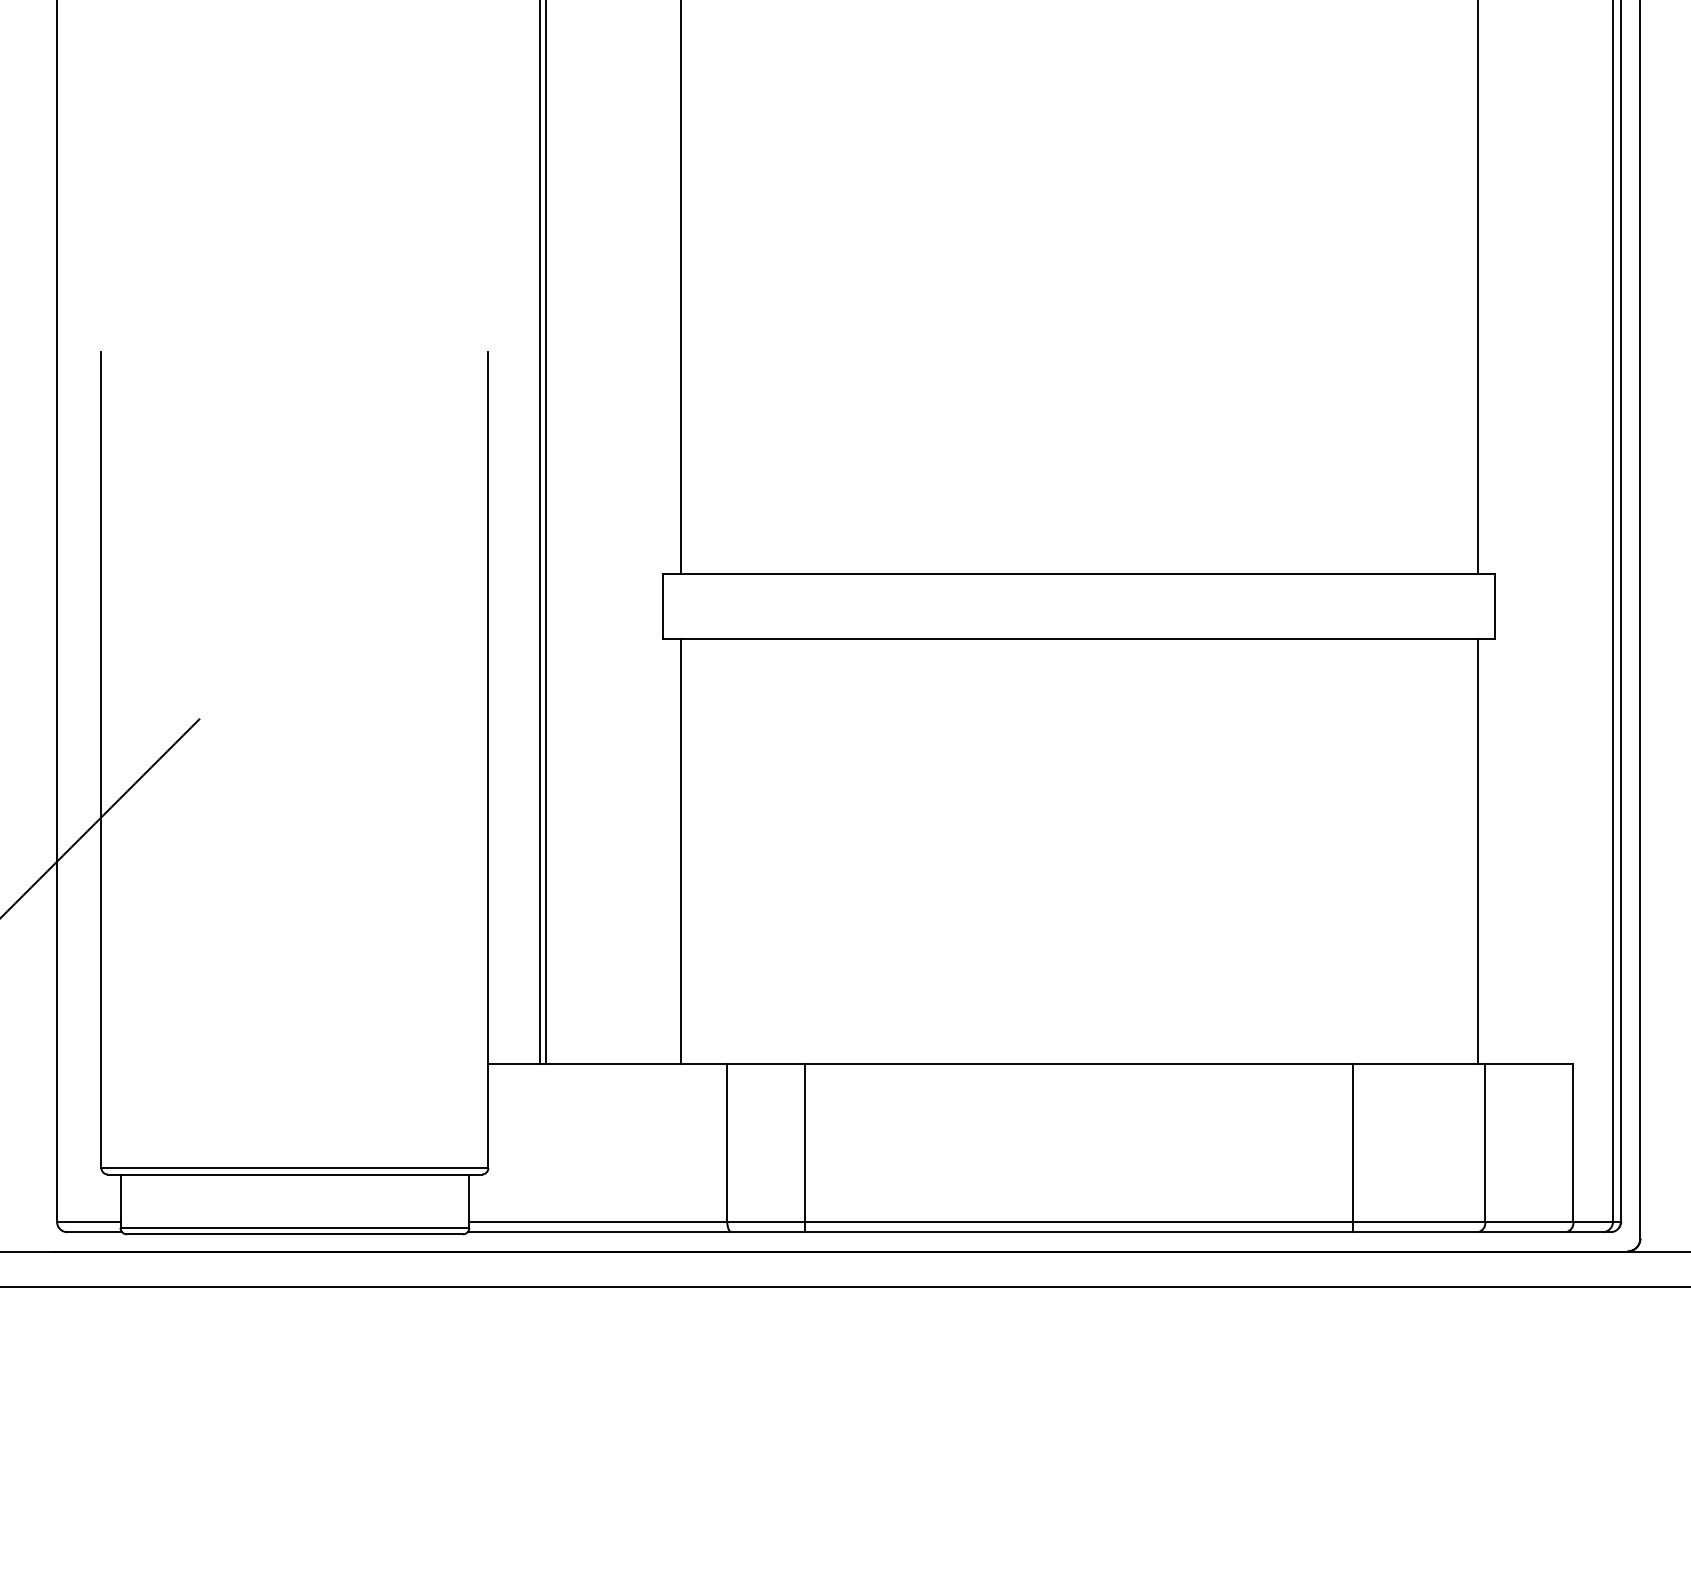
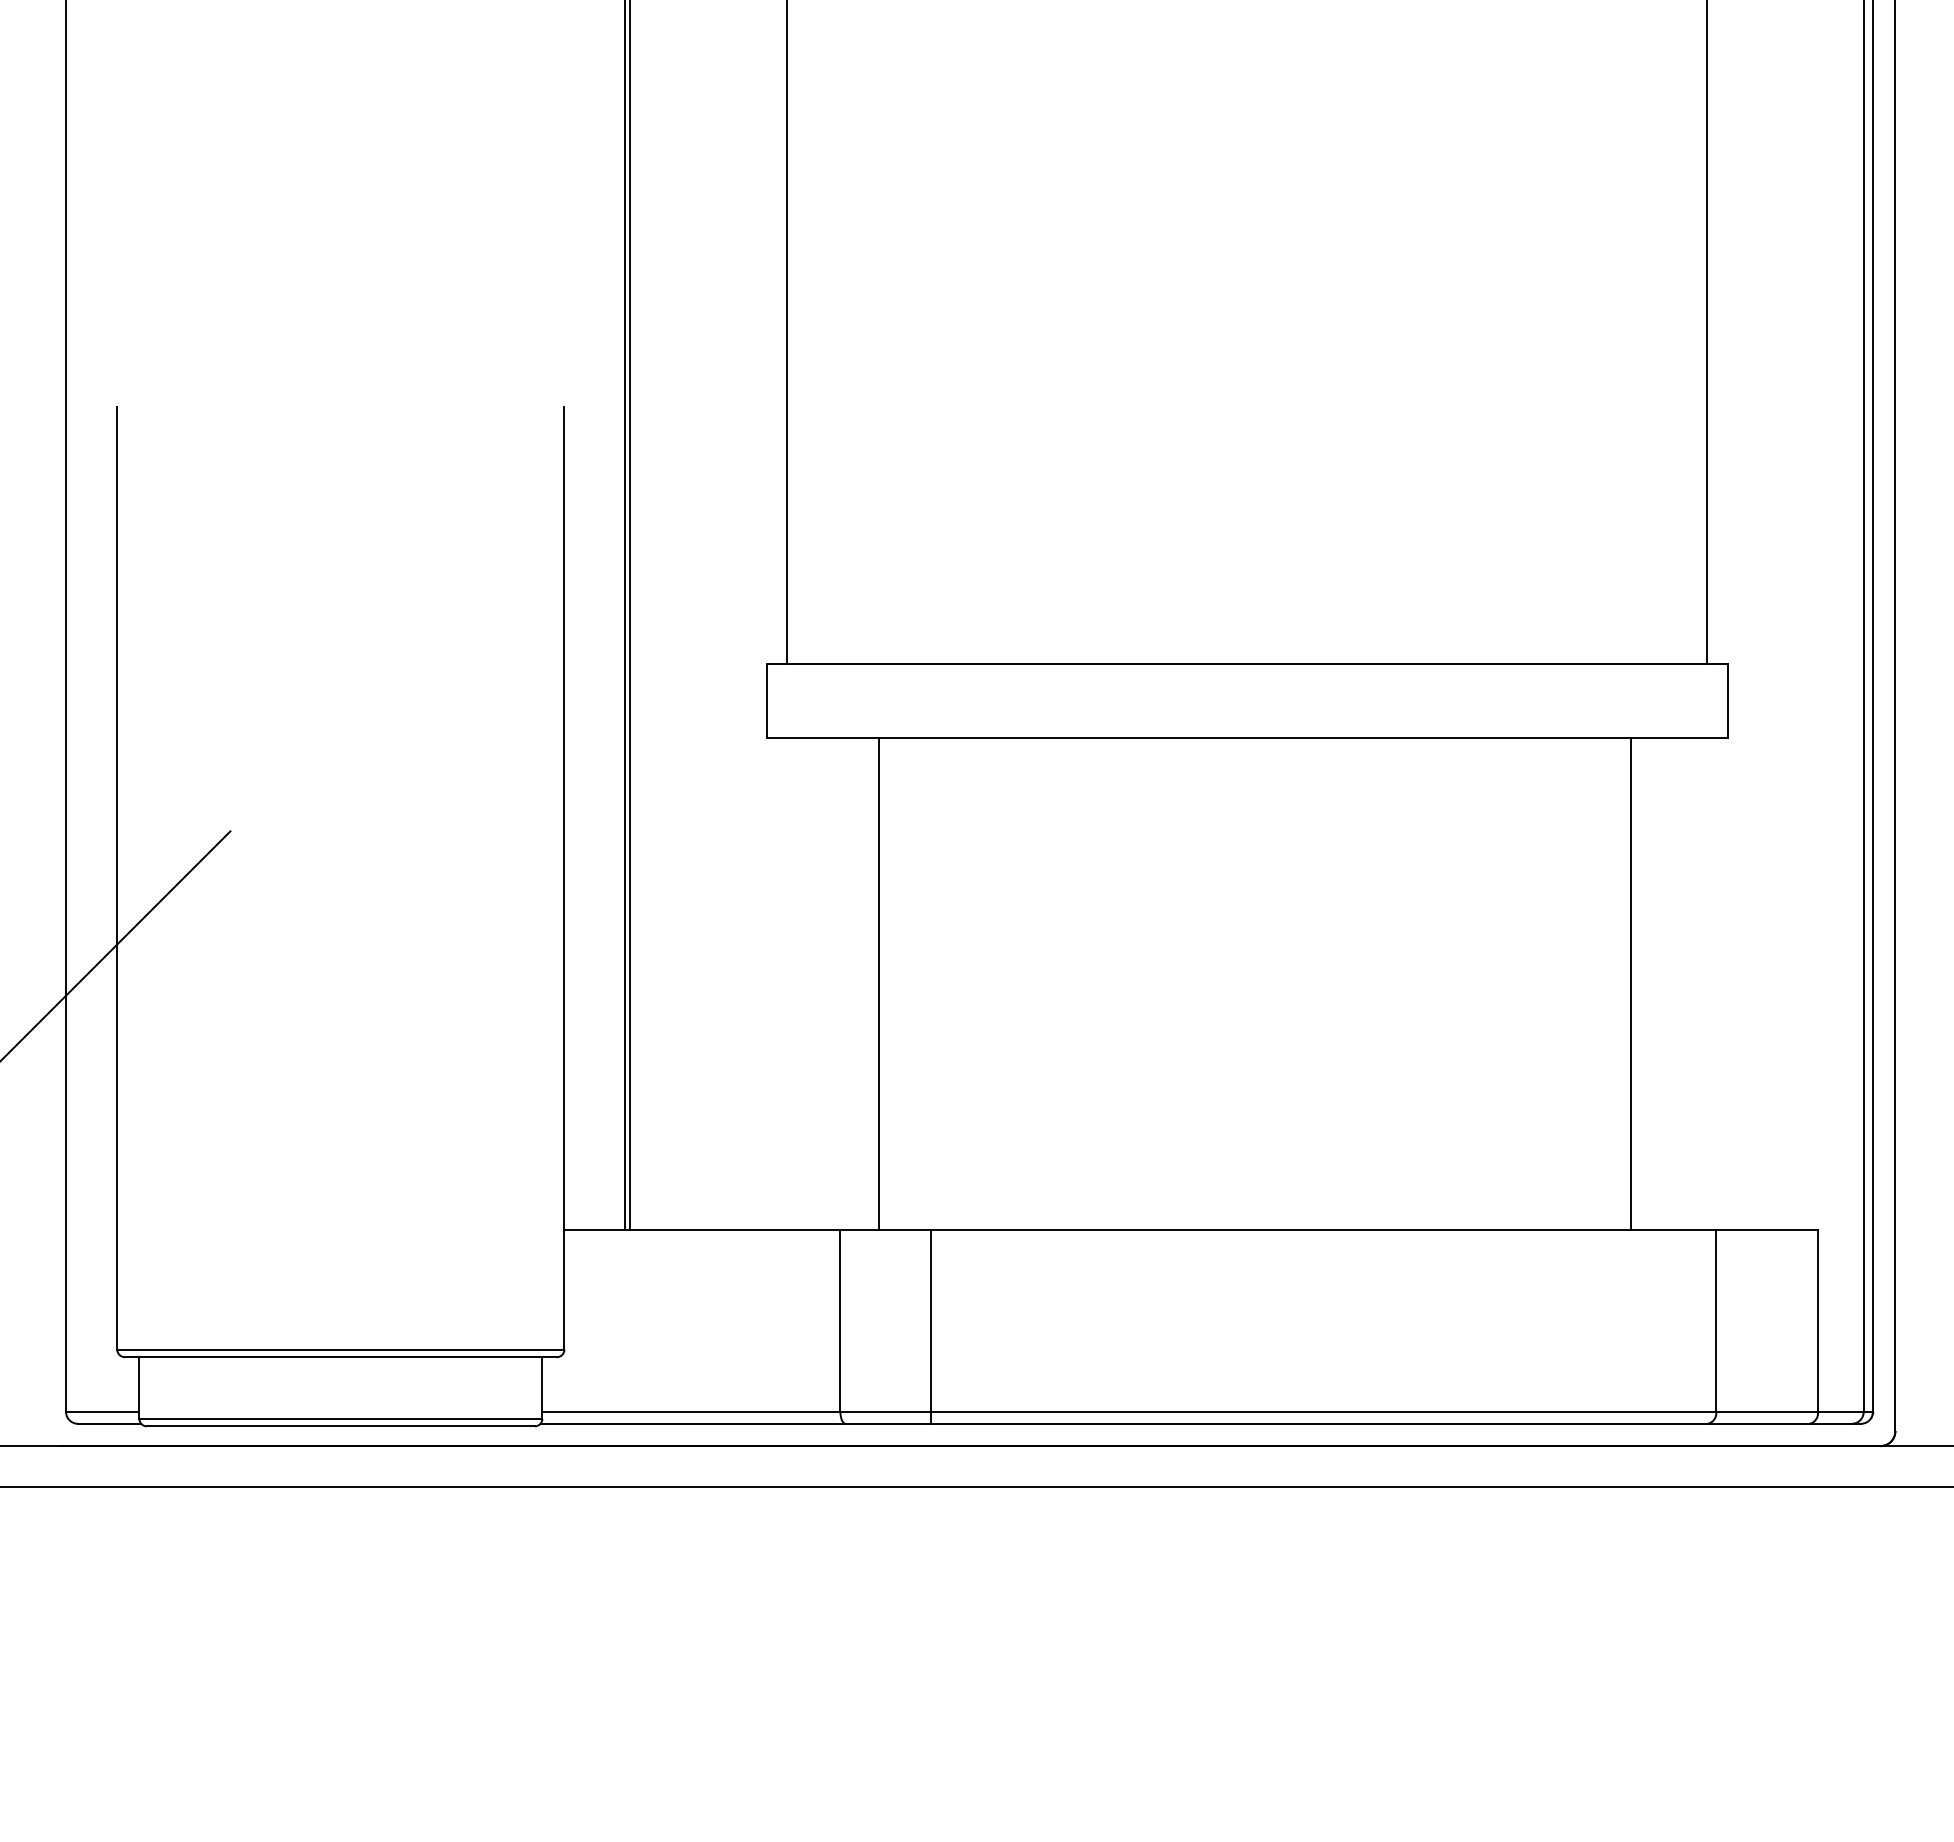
line: (680, 851) -> (878, 984), moved
line: (1477, 851) -> (1631, 984), moved
line: (1353, 1147) -> (1563, 1326), removed

